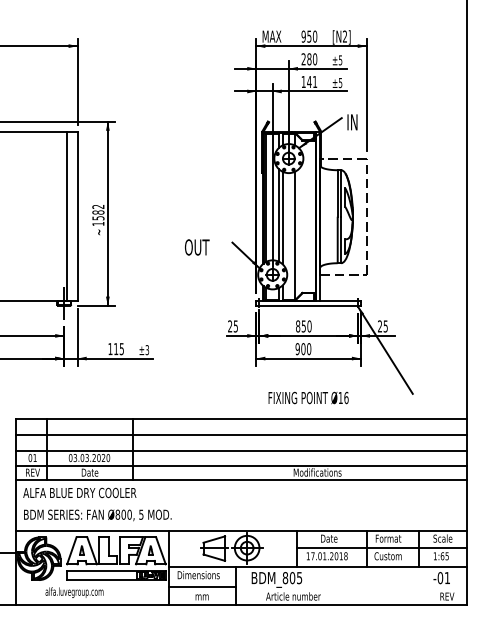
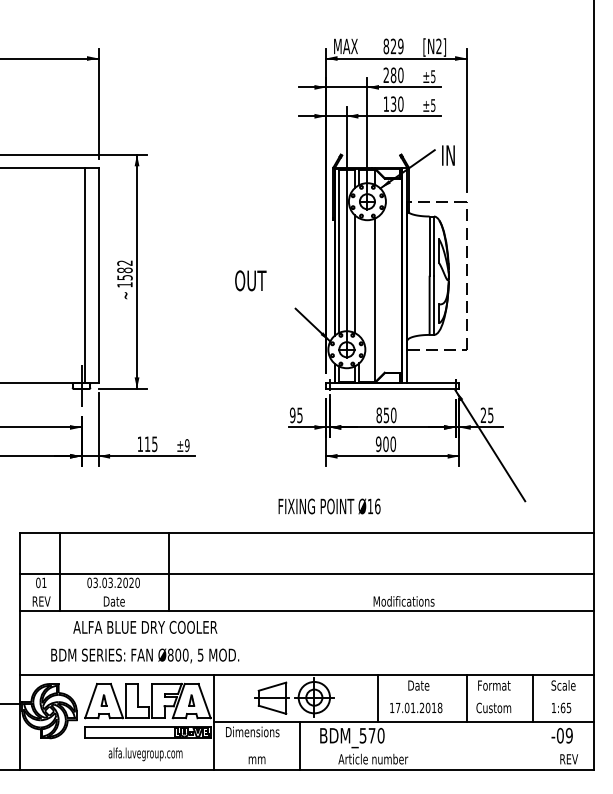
text: (309, 36) -> (393, 46), 950 -> 829
text: (311, 81) -> (396, 103), 141 -> 130
line: (282, 218) -> (359, 277), removed
text: (197, 247) -> (250, 280), moved
text: (230, 326) -> (292, 415), 25 -> 95
text: (147, 350) -> (187, 445), ±3 -> ±9
text: (308, 398) -> (329, 506), moved
line: (241, 434) -> (307, 553), removed
line: (241, 465) -> (307, 592), removed
text: (79, 492) -> (145, 626), moved
text: (98, 515) -> (145, 655), moved
line: (382, 548) -> (486, 697), removed
text: (292, 577) -> (371, 735), BDM_805 -> BDM_570
text: (446, 577) -> (568, 735), -01 -> -09
line: (202, 586) -> (257, 746), removed
text: (74, 592) -> (145, 754), moved

